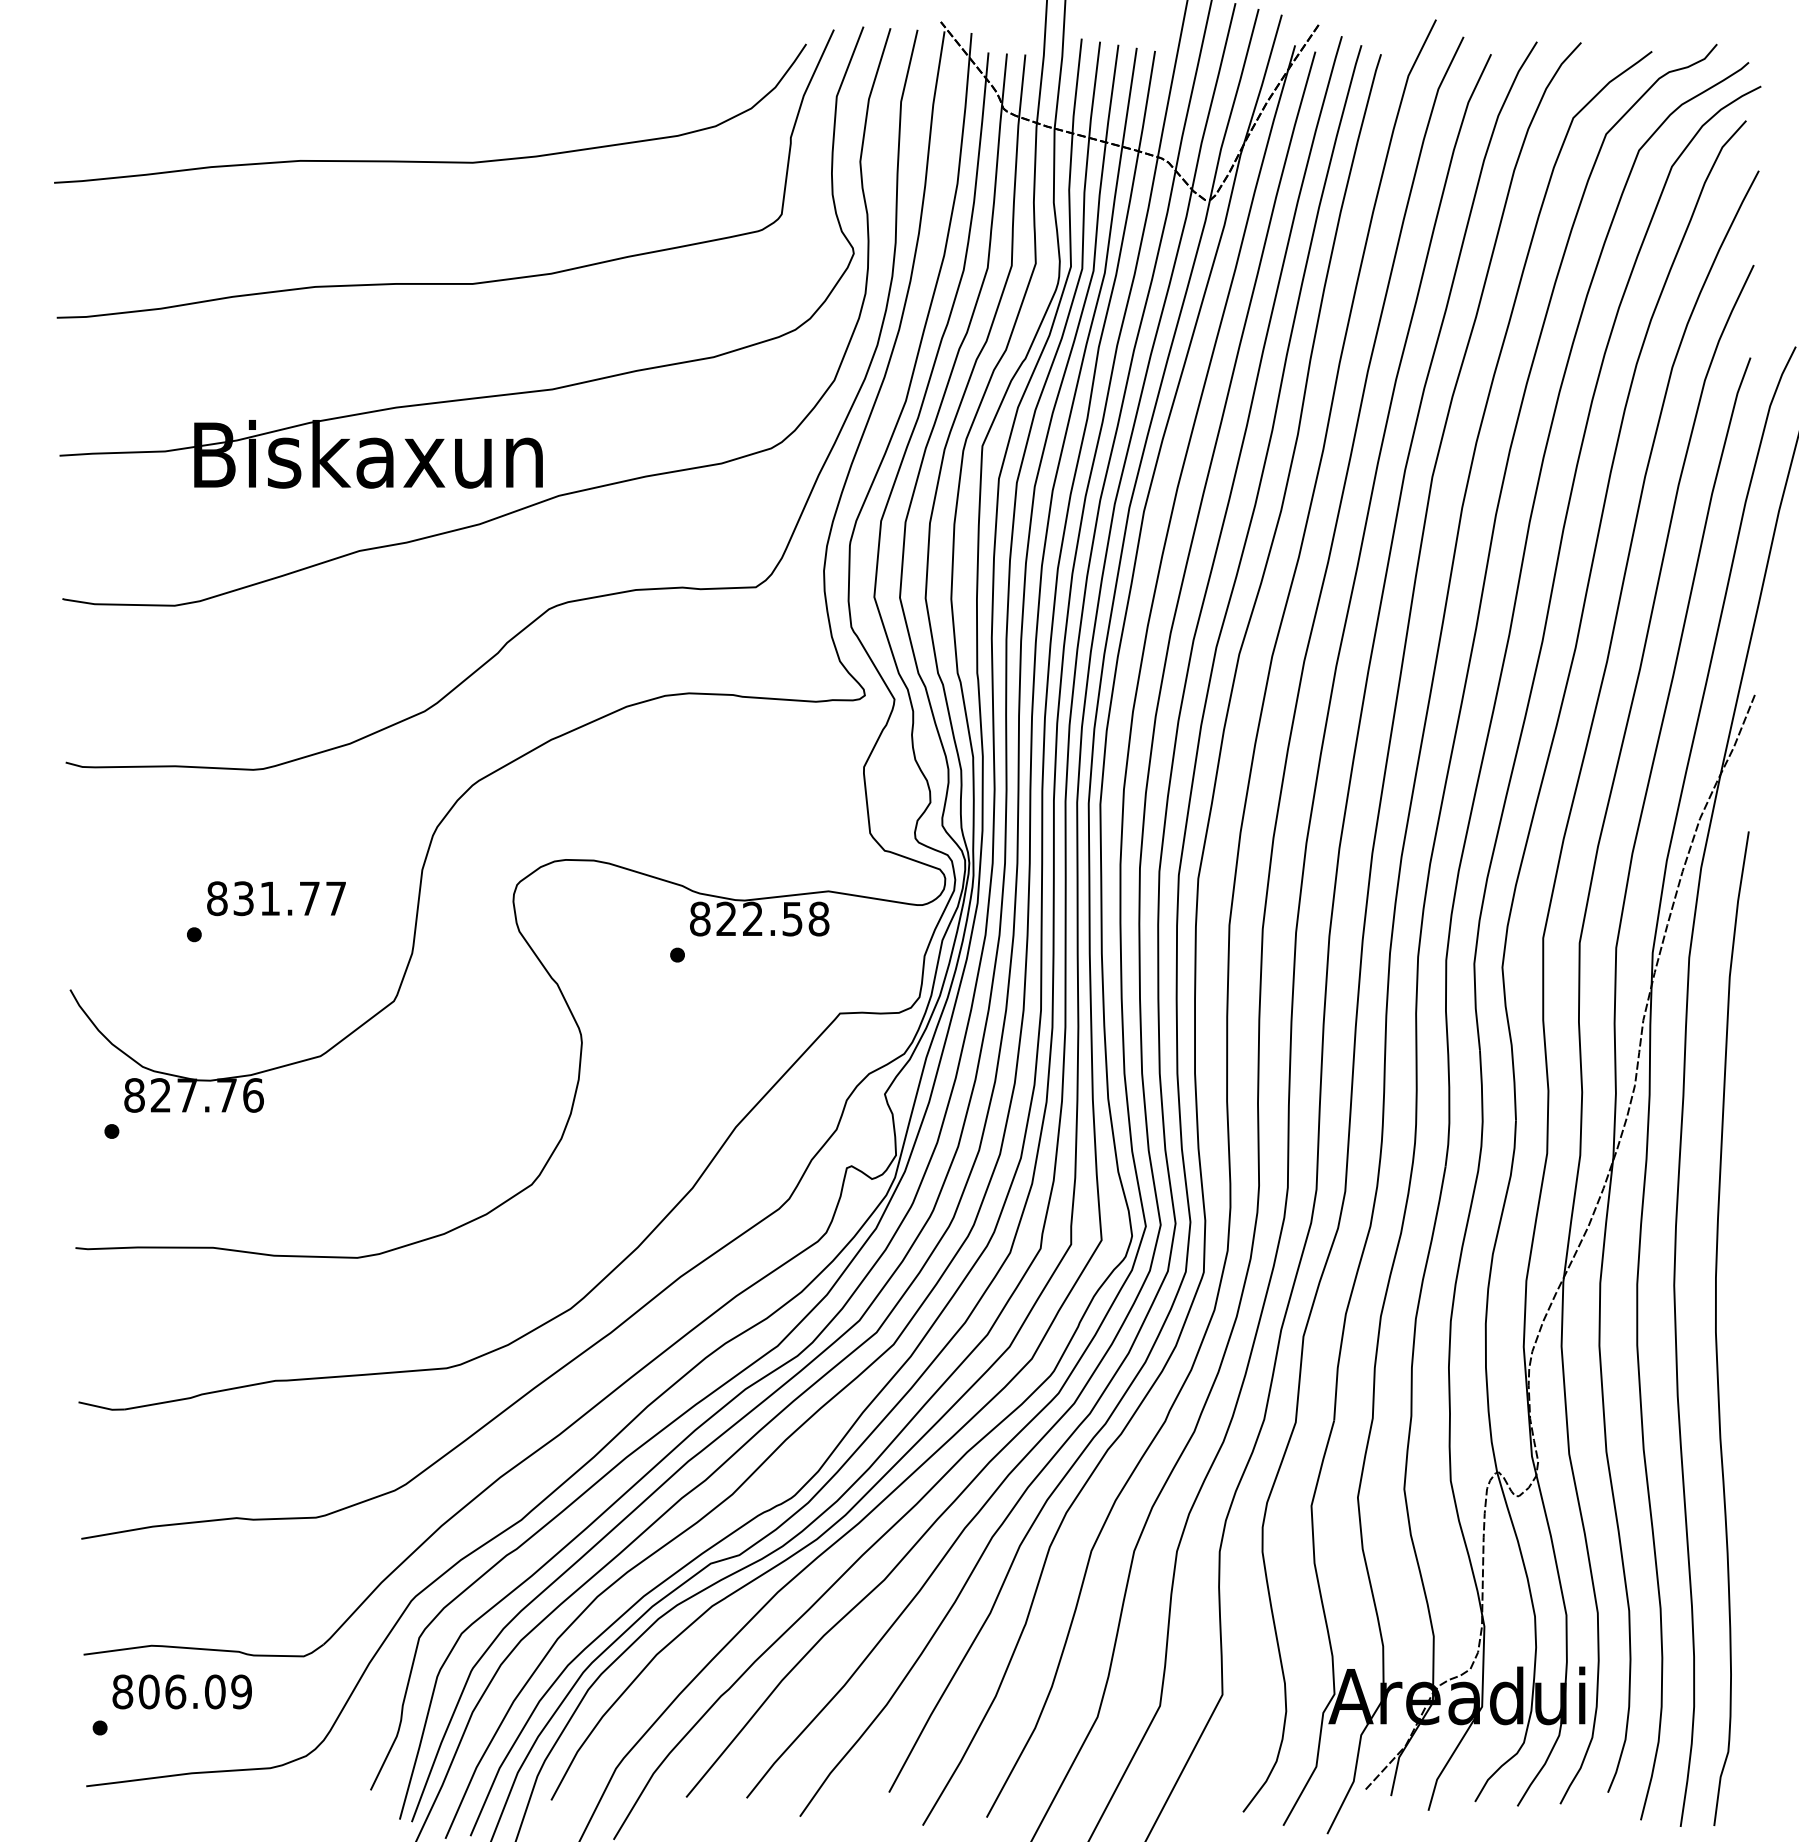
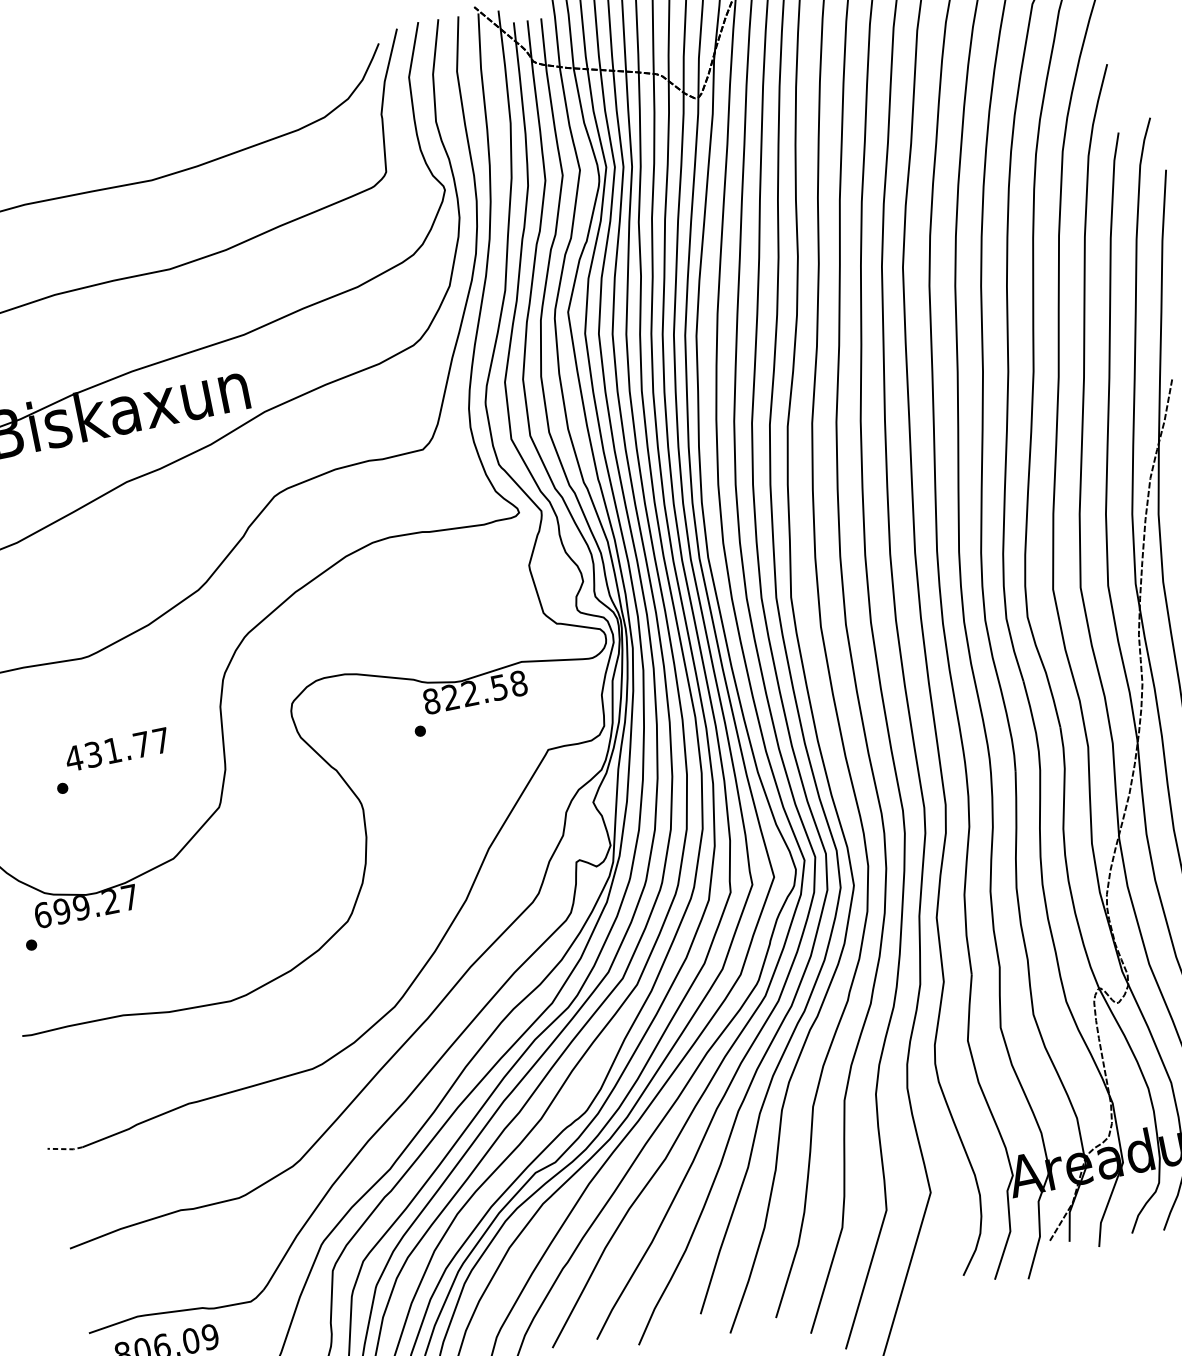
text: (217, 898) -> (74, 758), 831.77 -> 431.77
text: (193, 1095) -> (86, 906), 827.76 -> 699.27
line: (101, 1407) -> (65, 1149), solid -> dashed

